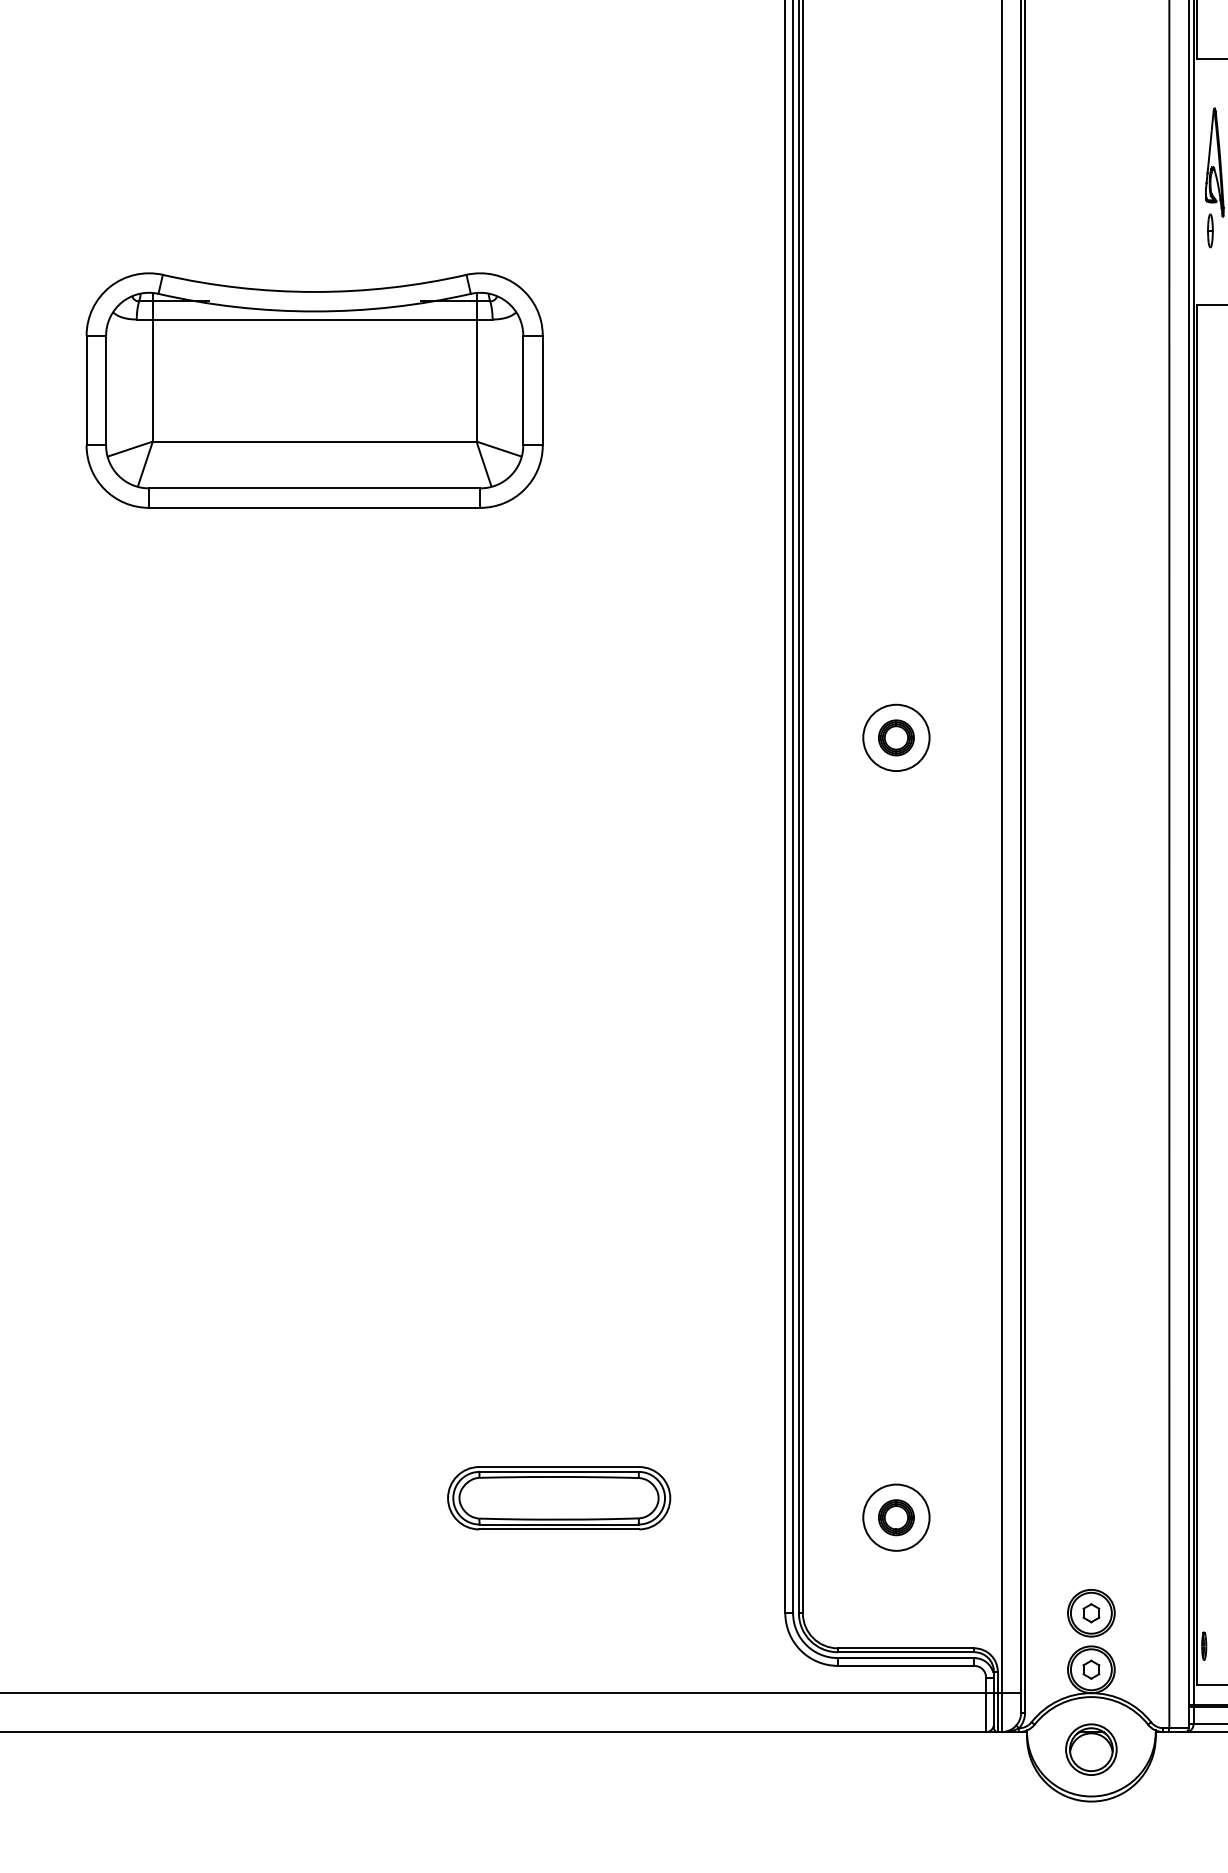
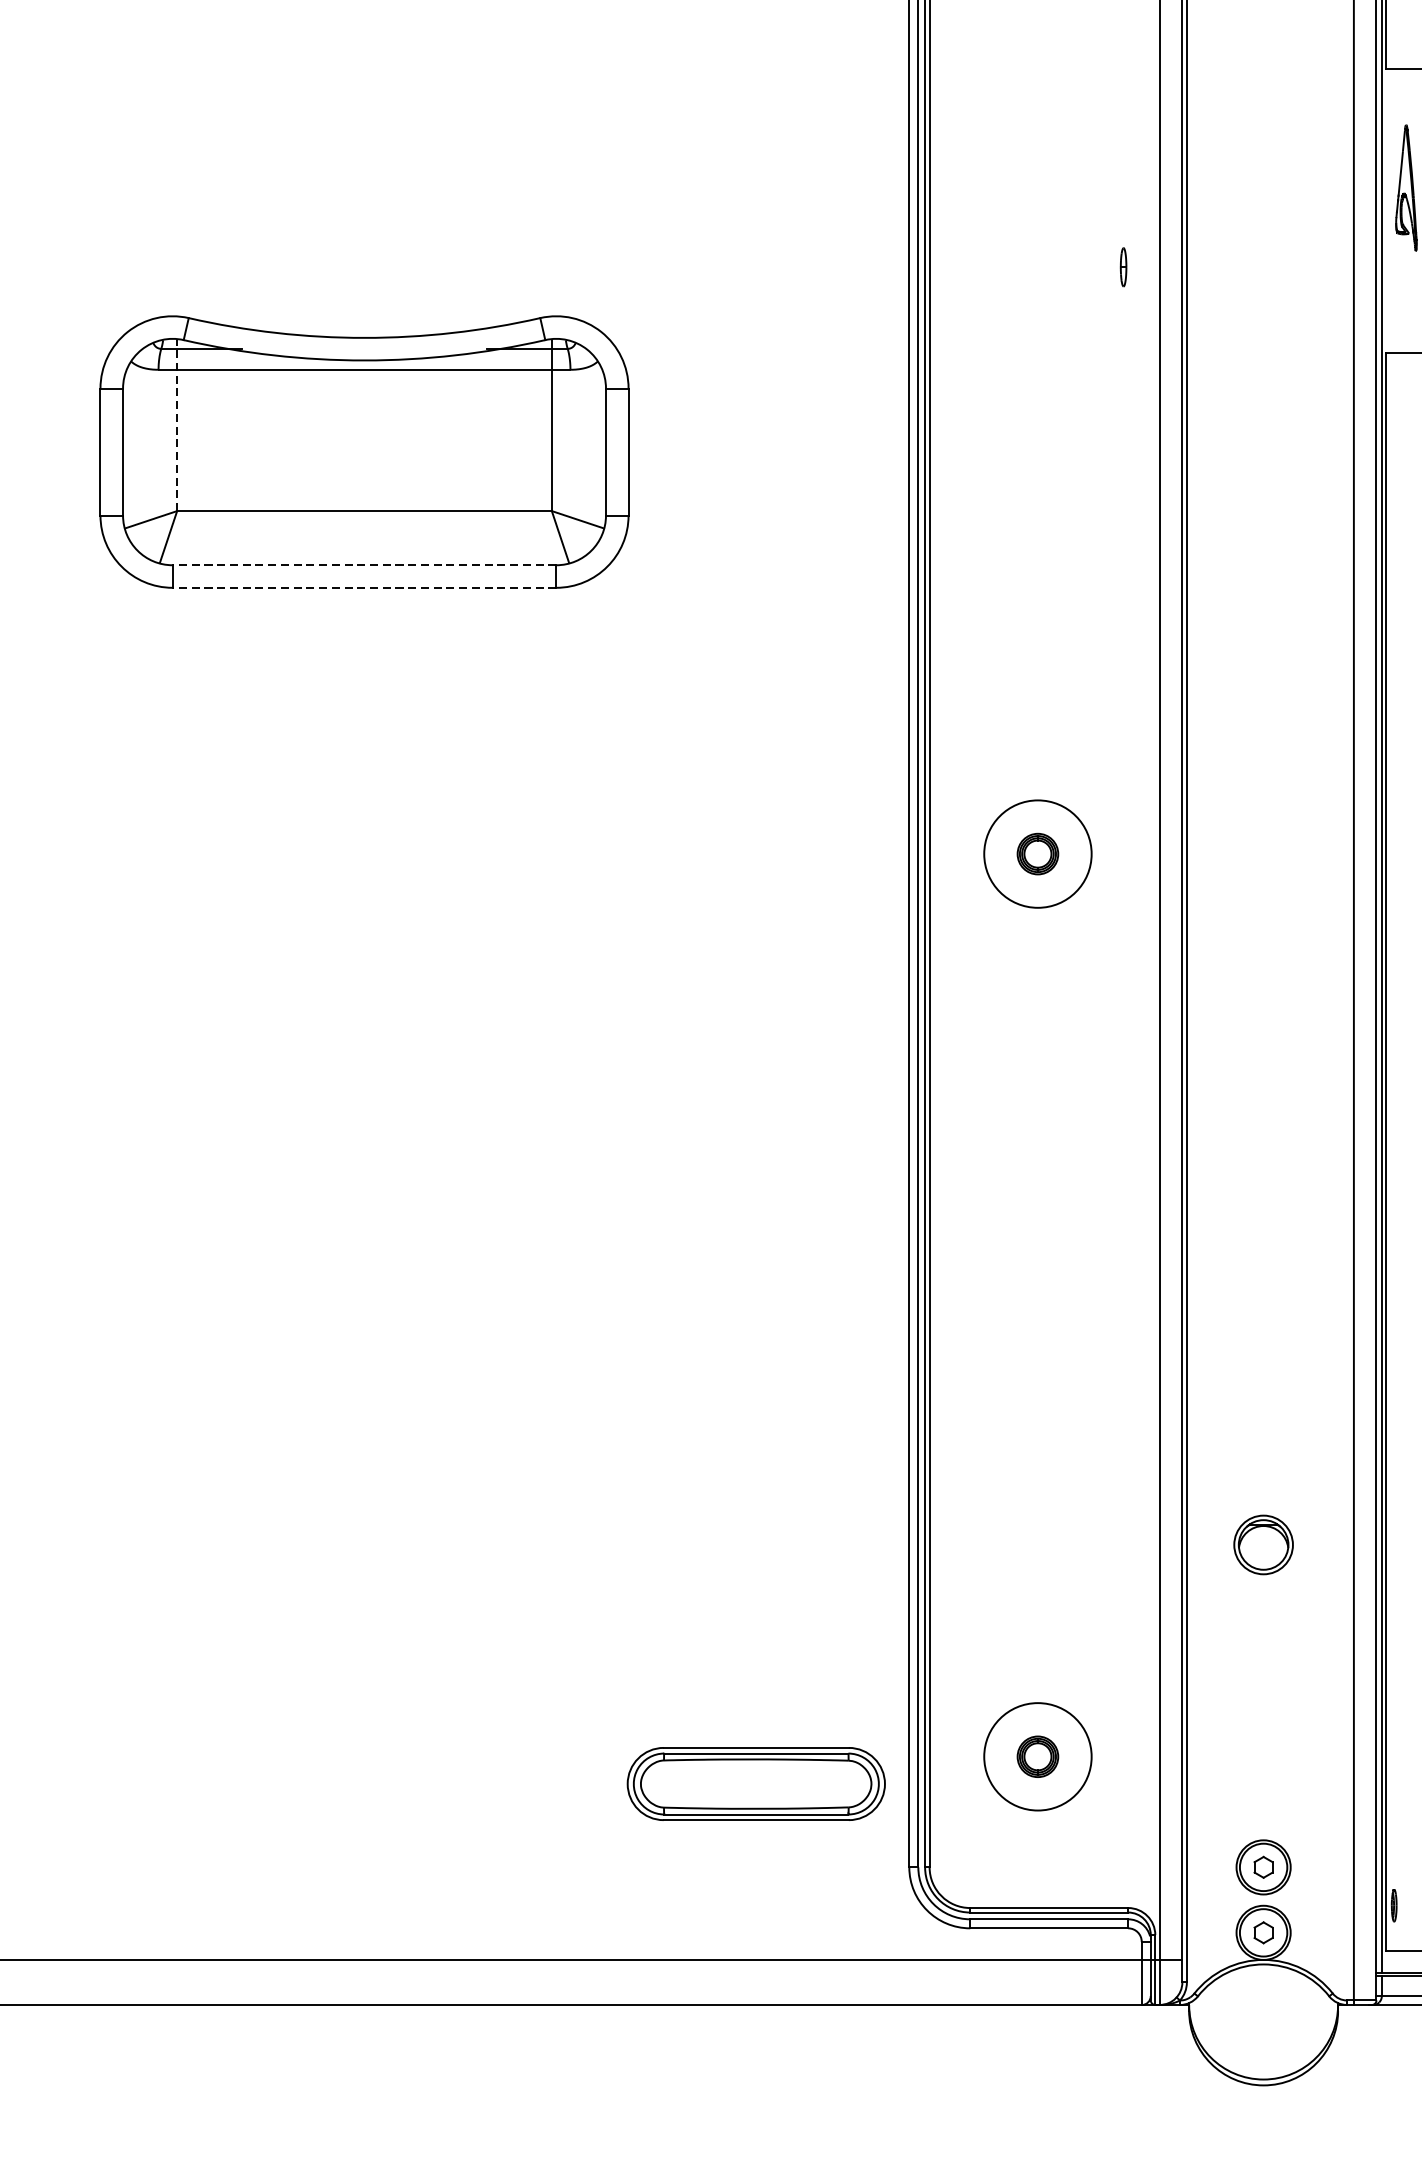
part: (1210, 230) -> (1123, 266), moved
line: (152, 367) -> (176, 425), solid -> dashed
line: (314, 488) -> (364, 565), solid -> dashed
line: (314, 507) -> (364, 587), solid -> dashed
circle: (896, 737) -> (1038, 853), size x1.4
part: (559, 1498) -> (756, 1784), moved
circle: (896, 1517) -> (1038, 1756), size x1.4
part: (1091, 1749) -> (1263, 1544), moved

